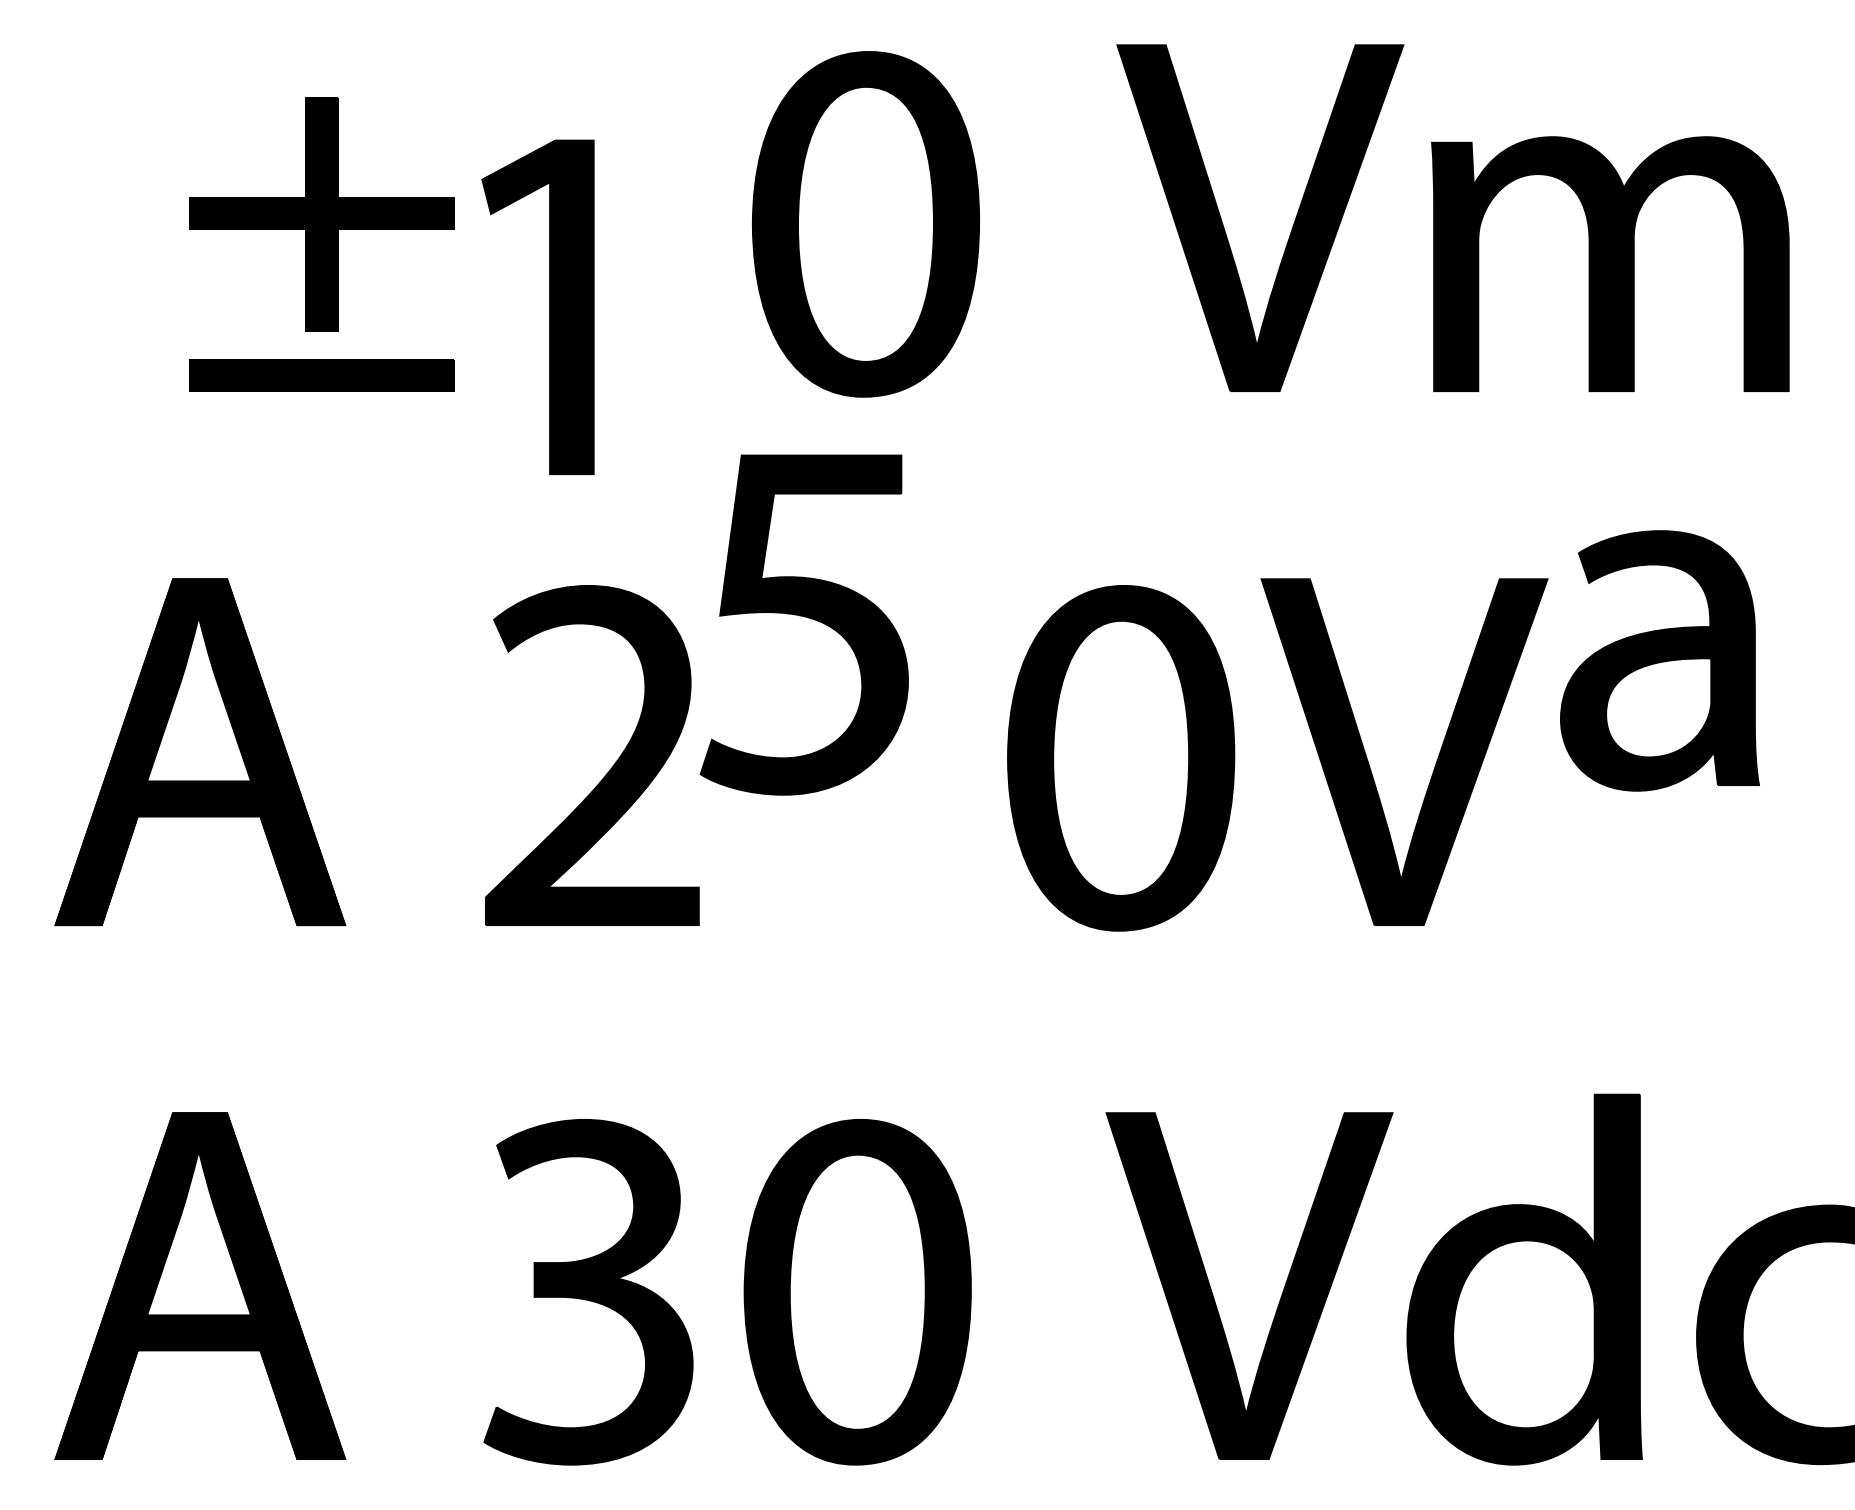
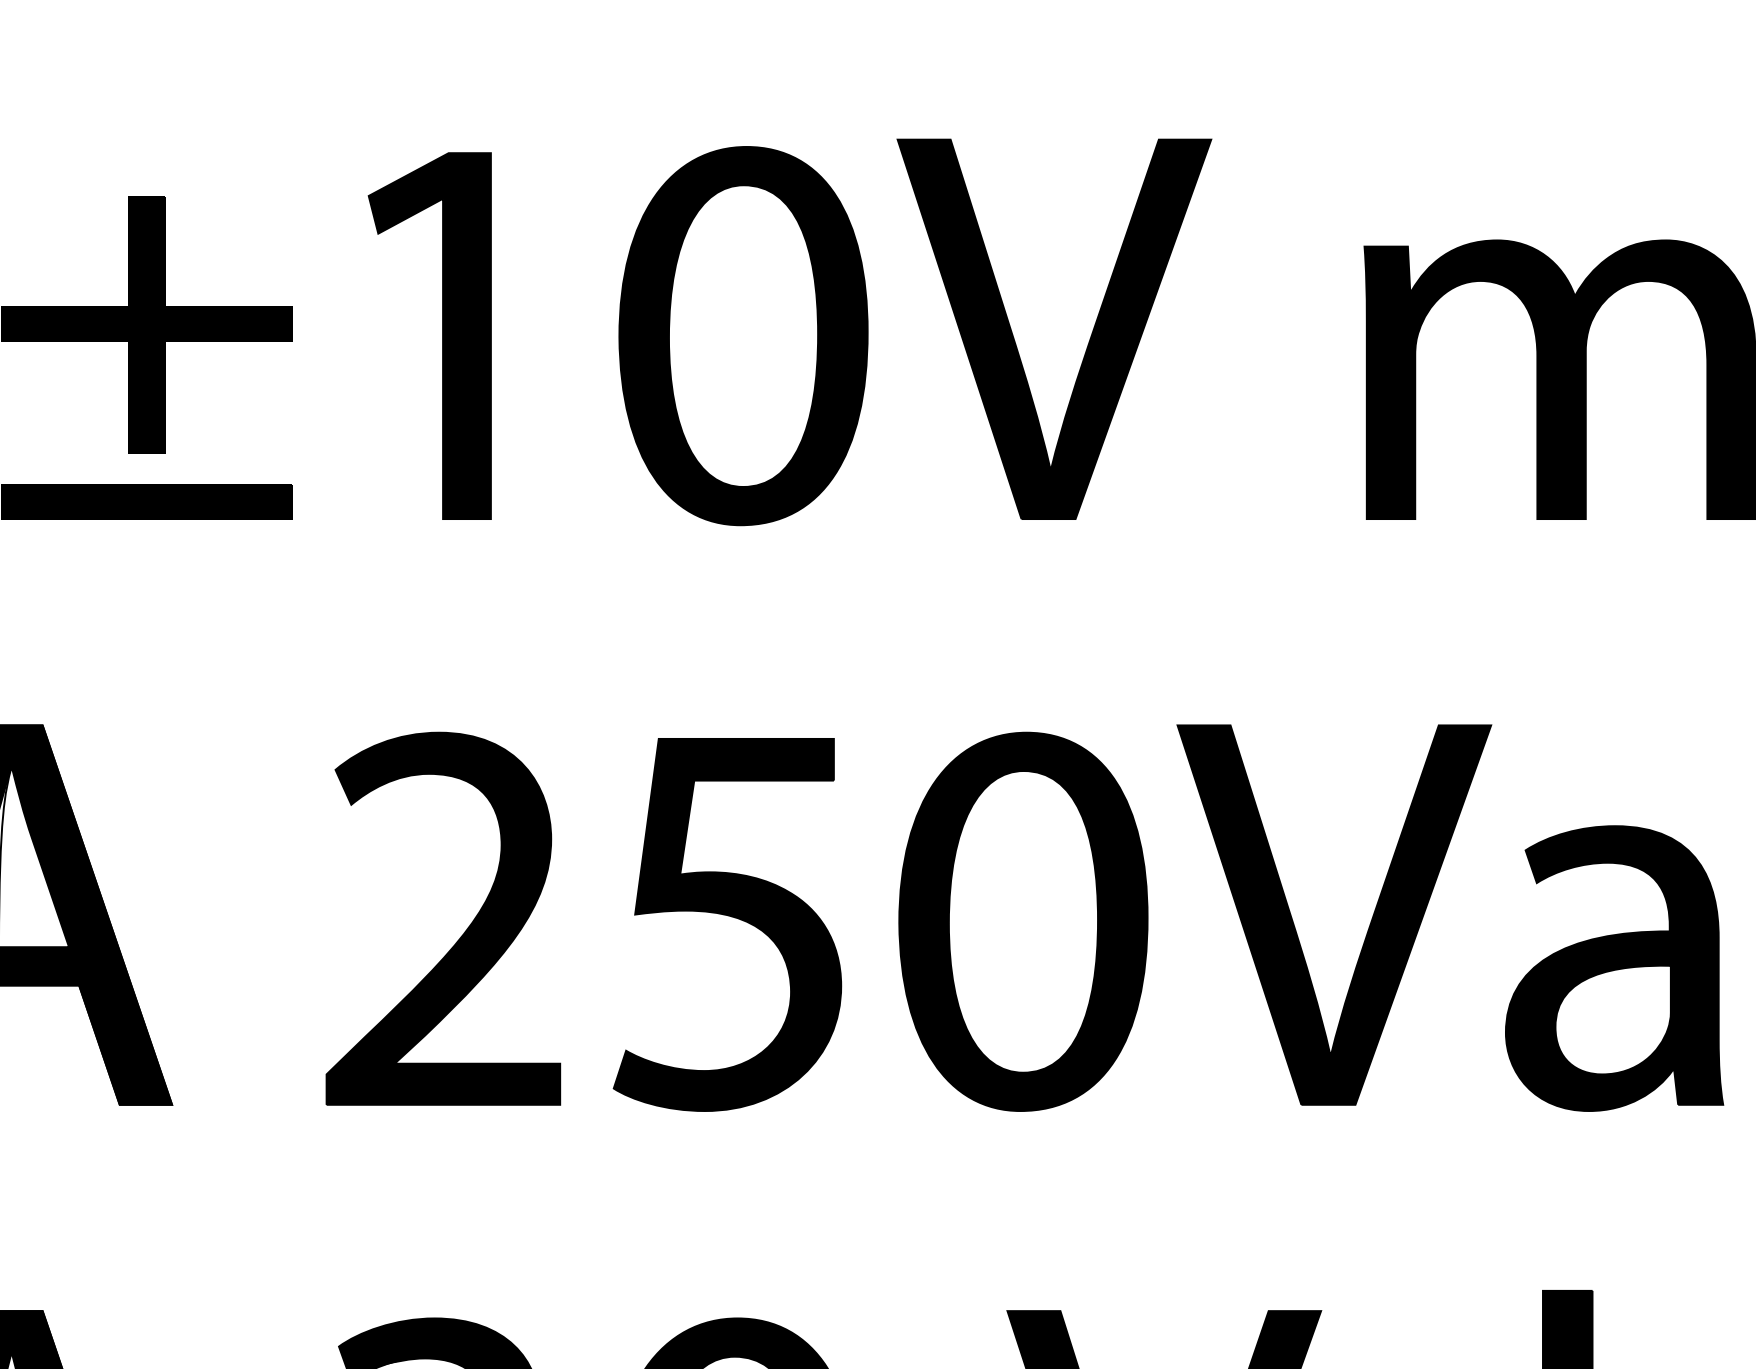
part: (1291, 229) -> (1088, 341), moved
part: (549, 307) -> (442, 336), moved
part: (804, 617) -> (727, 916), moved
part: (1659, 660) -> (1614, 968), moved

